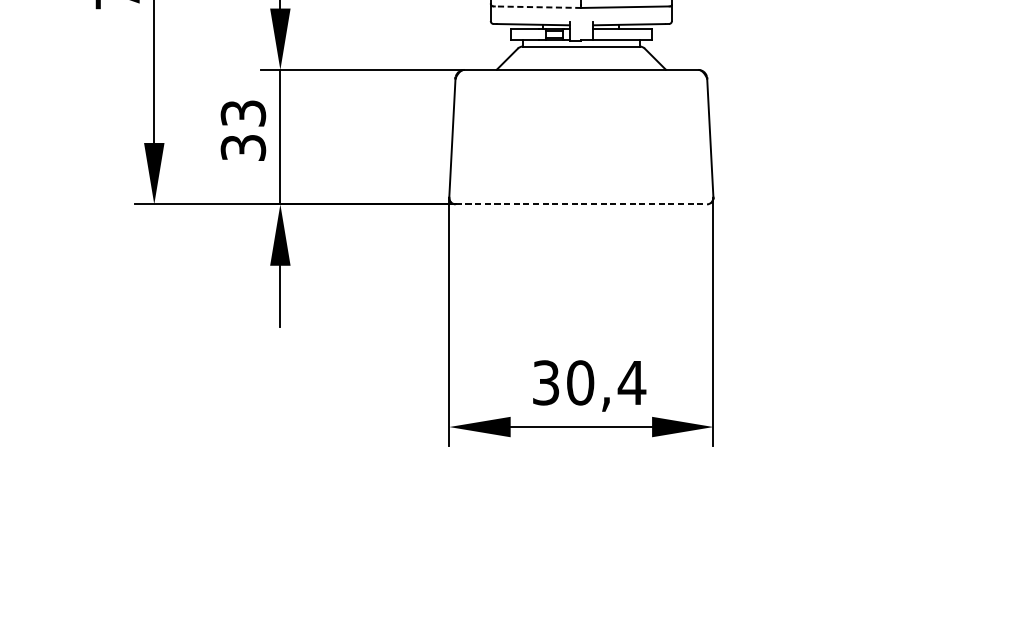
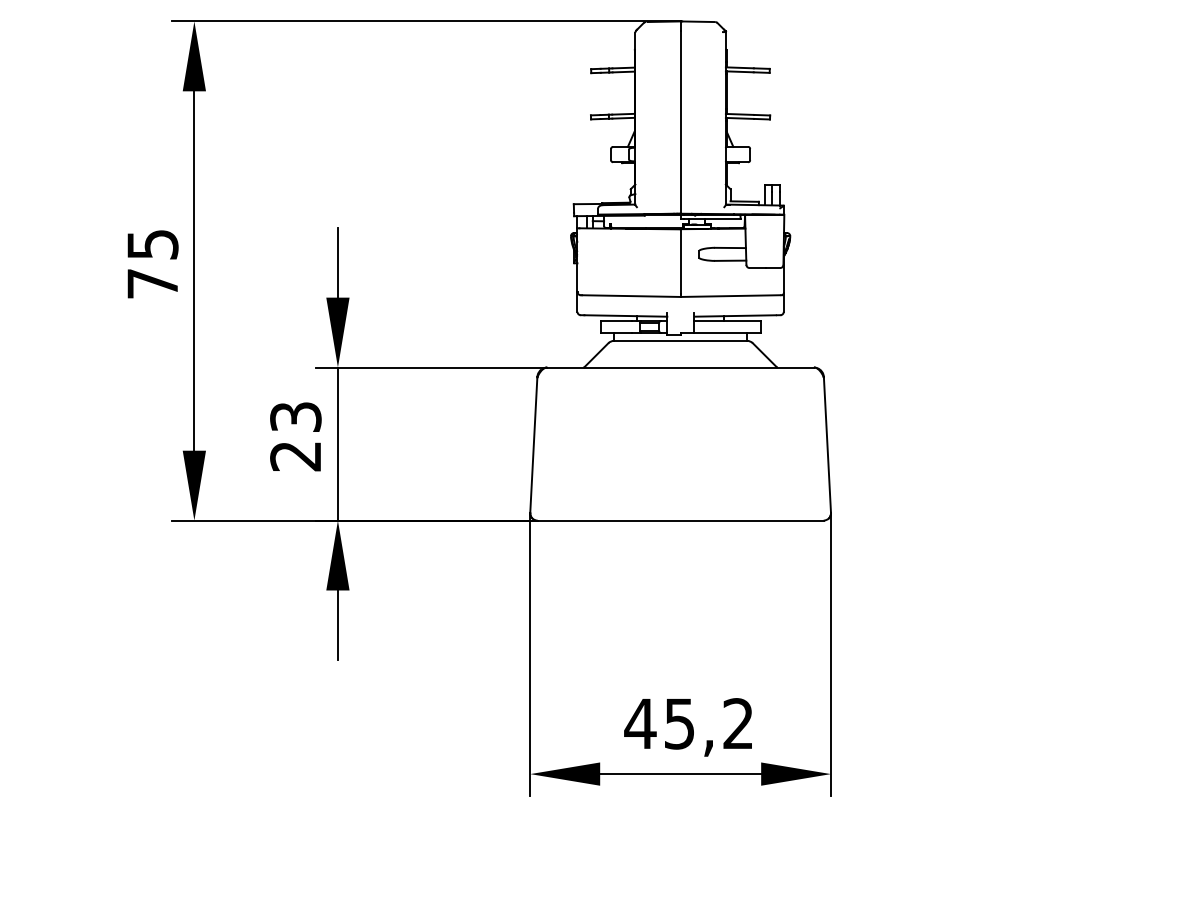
line: (537, 7) -> (630, 296), dashed -> solid
text: (243, 148) -> (295, 456), 33 -> 23
line: (582, 204) -> (681, 520), dashed -> solid
text: (589, 382) -> (689, 723), 30,4 -> 45,2

